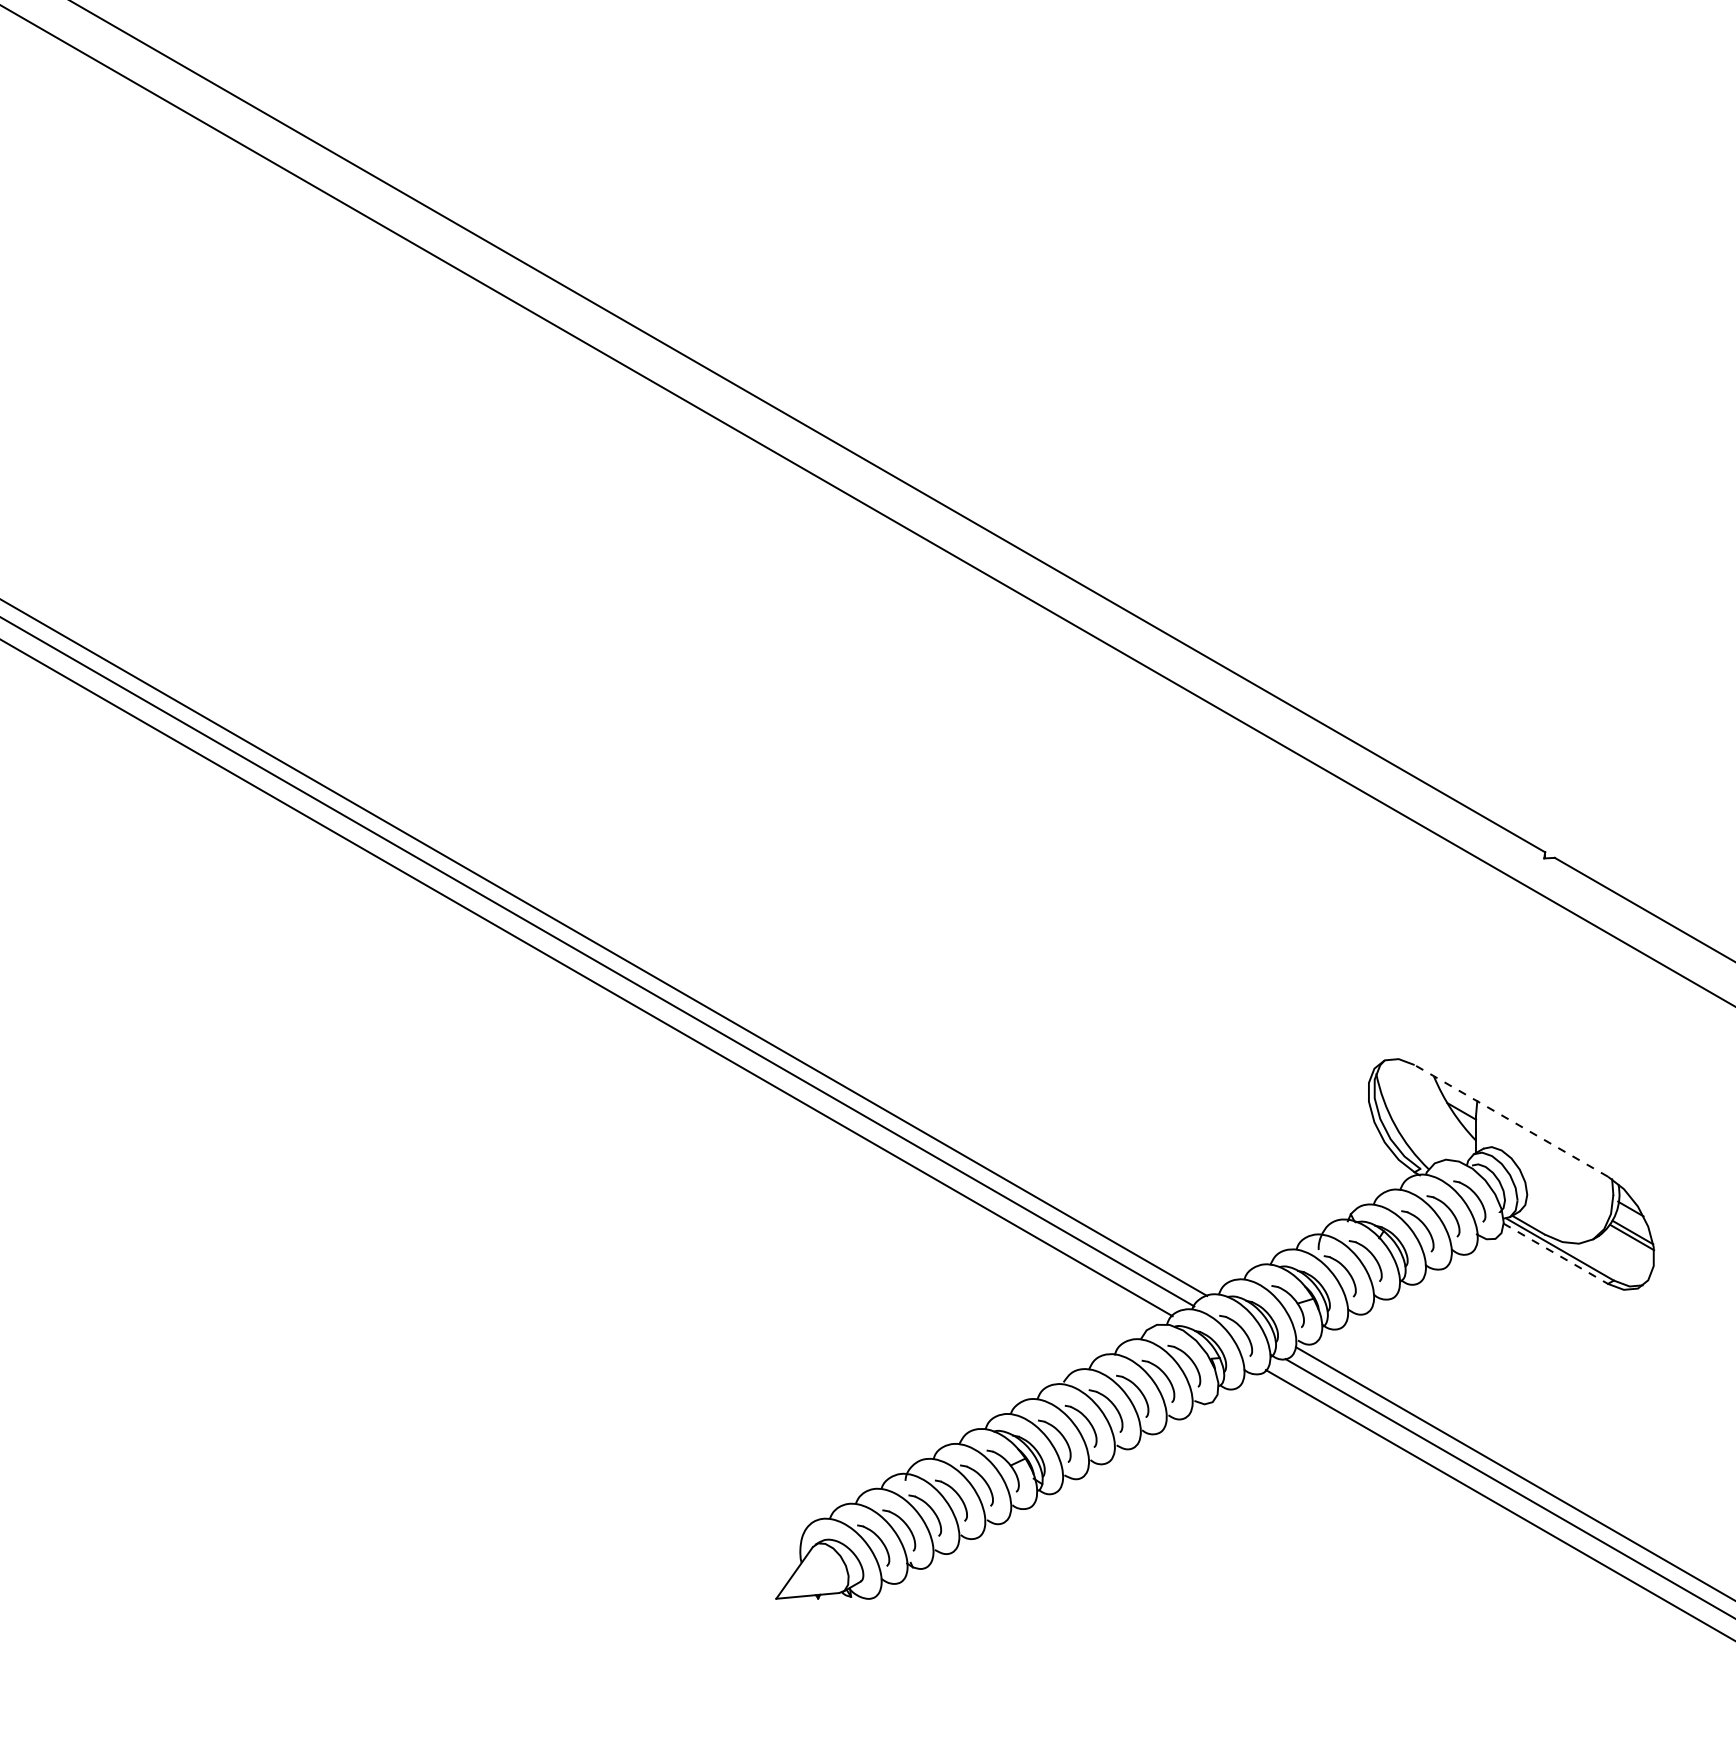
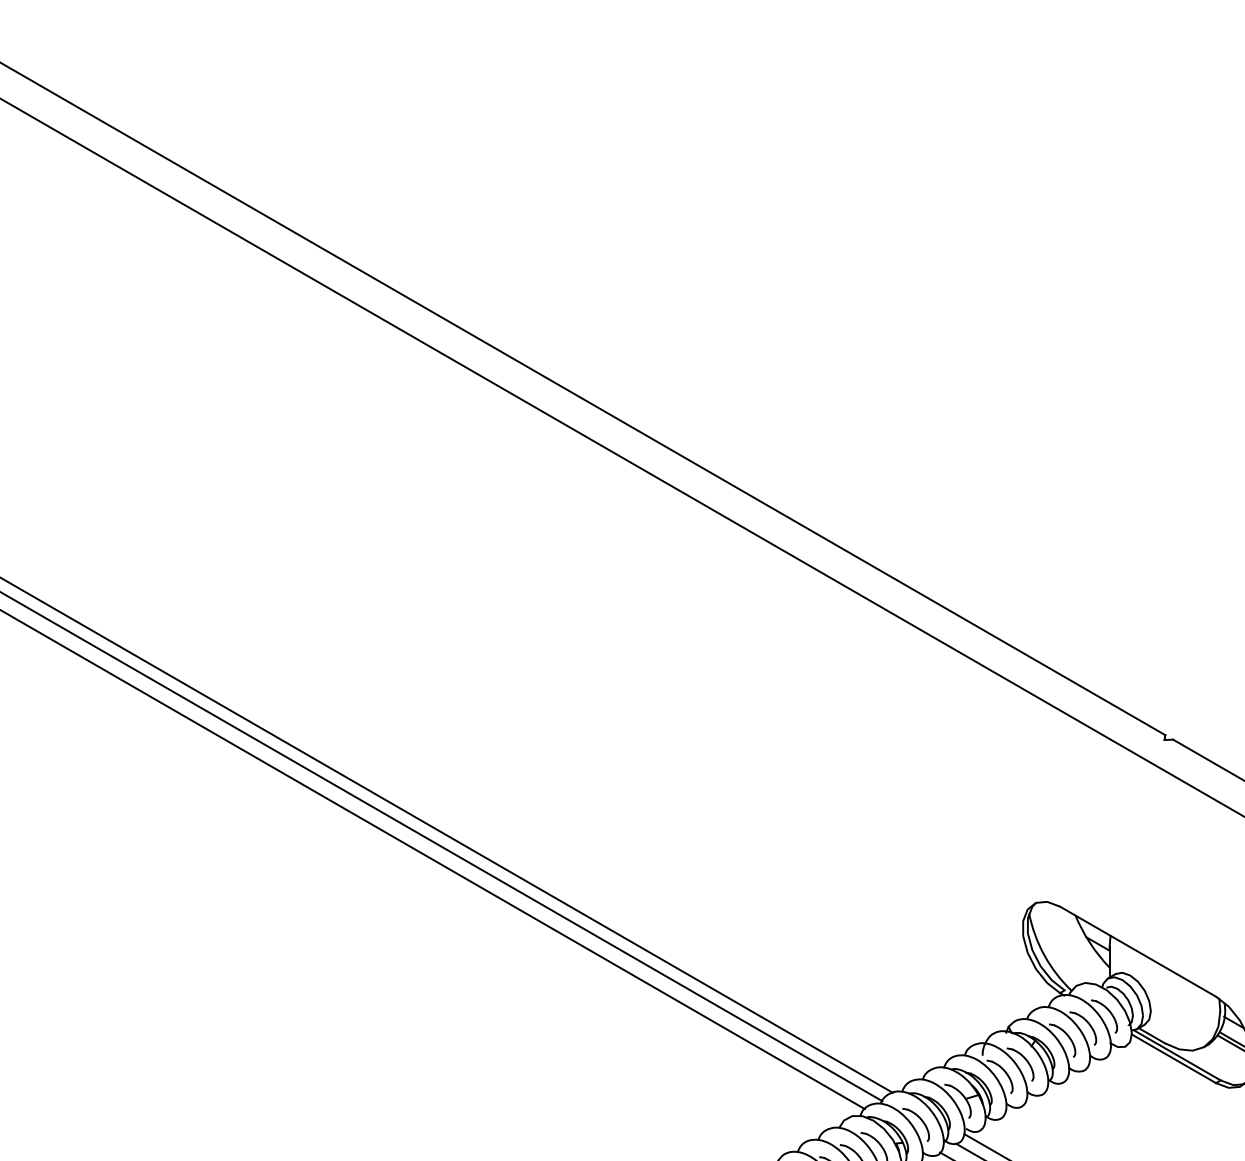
line: (1511, 1120) -> (1138, 951), dashed -> solid
line: (1556, 1254) -> (1174, 1059), dashed -> solid

